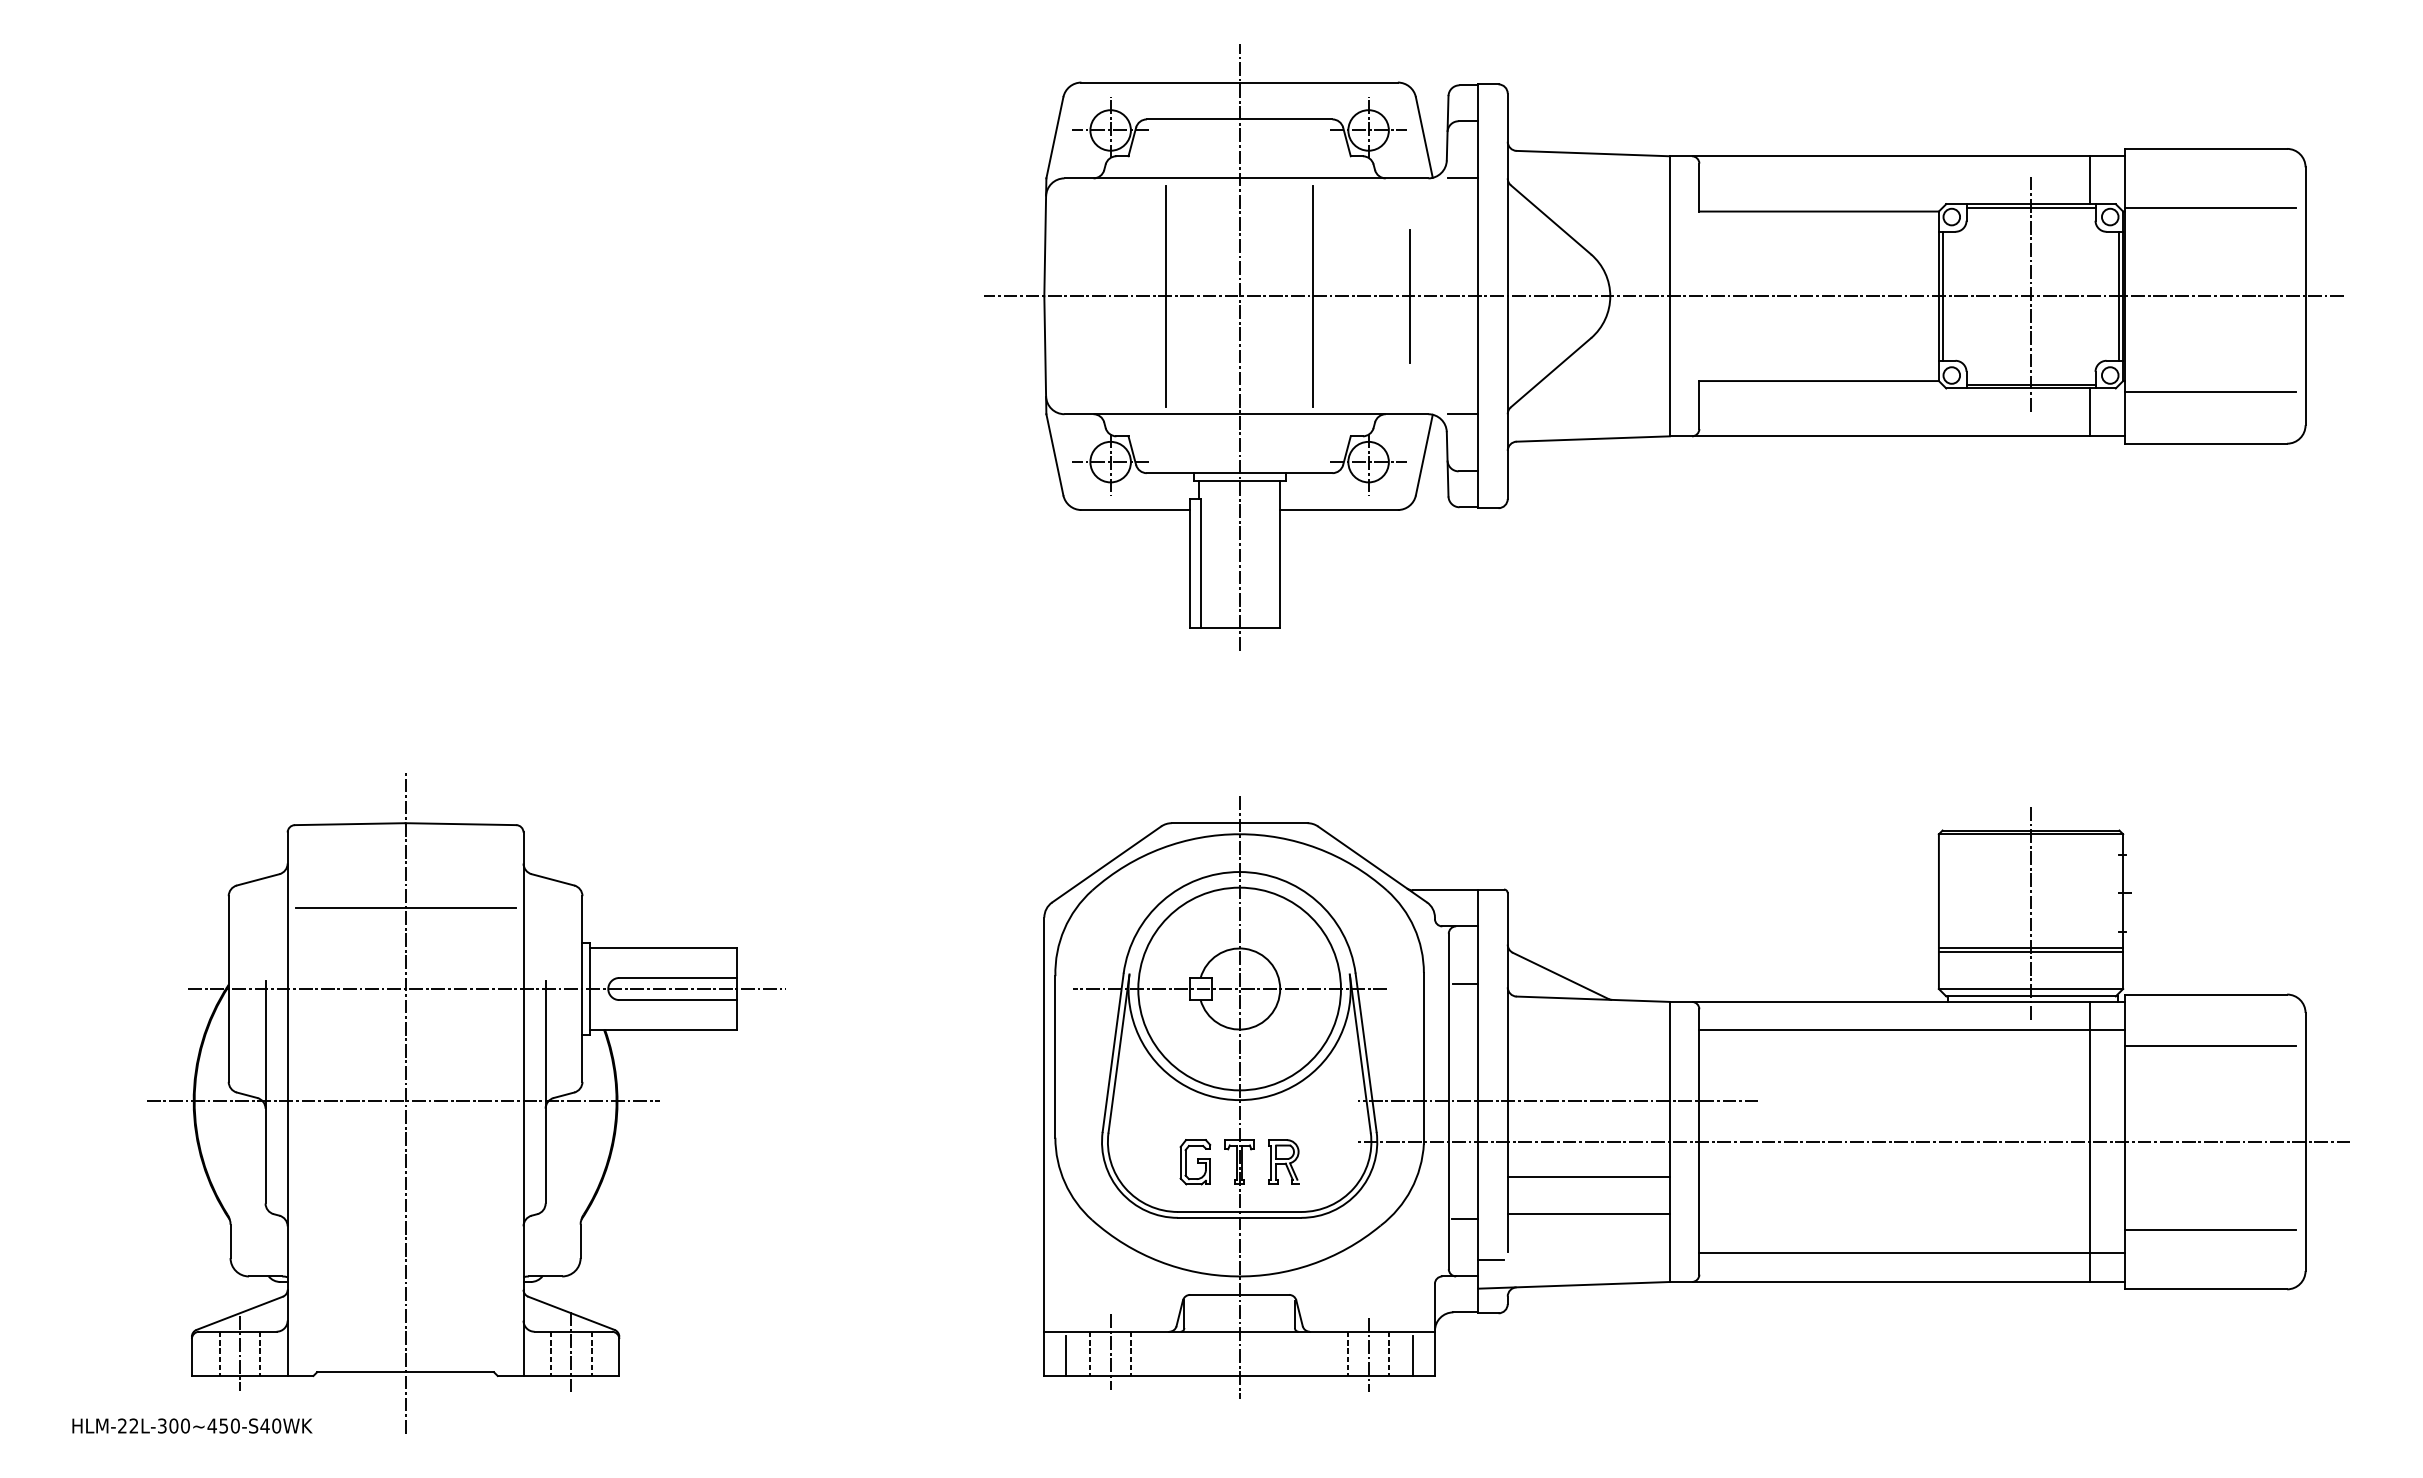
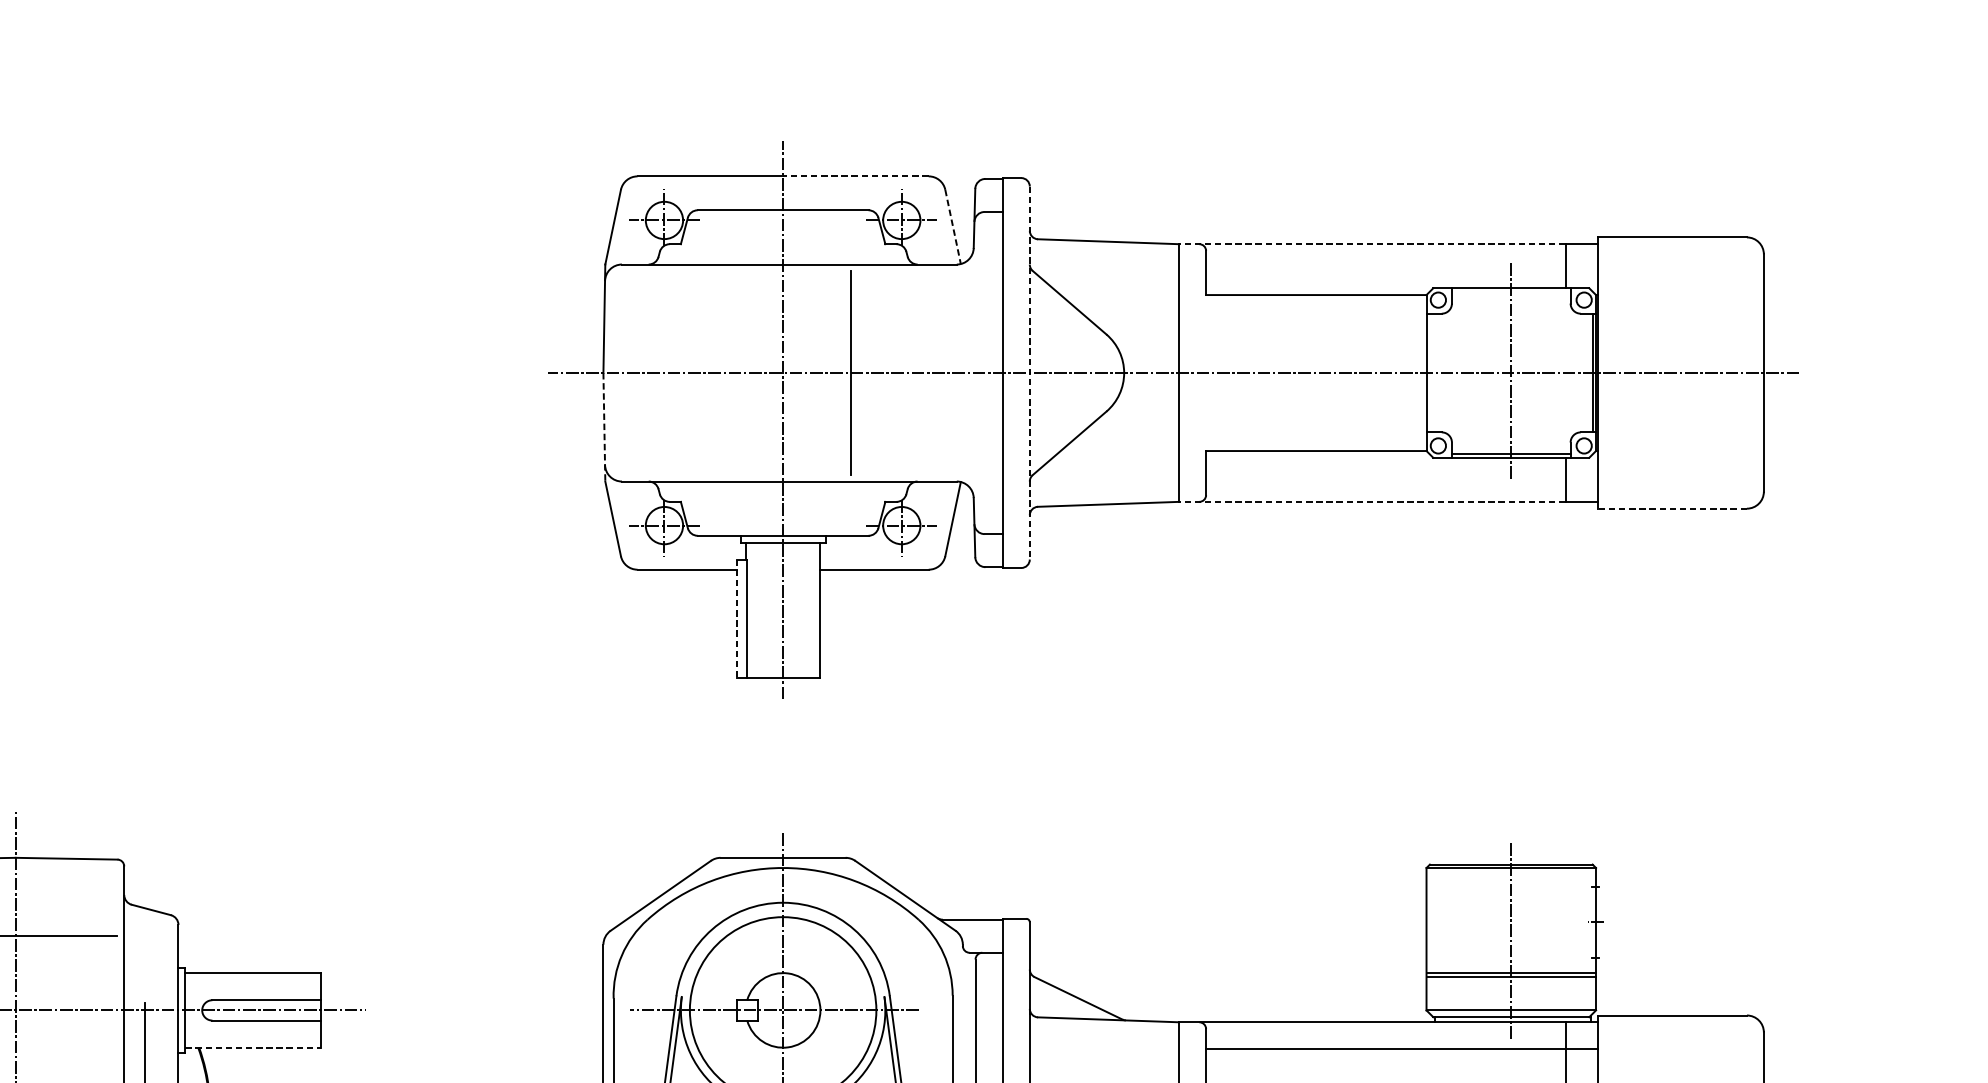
line: (1318, 82) -> (855, 176), solid -> dashed
line: (1424, 138) -> (953, 227), solid -> dashed
line: (1879, 156) -> (1371, 244), solid -> dashed
line: (1462, 178) -> (988, 264), removed
line: (2030, 207) -> (1510, 291), removed
line: (2210, 207) -> (1676, 291), removed
line: (1165, 295) -> (714, 372), removed
line: (1409, 295) -> (939, 372), removed
line: (1942, 295) -> (1429, 372), removed
line: (1507, 296) -> (1029, 373), solid -> dashed
line: (1045, 355) -> (604, 427), solid -> dashed
line: (2210, 392) -> (1676, 461), removed
line: (1462, 414) -> (988, 481), removed
line: (1879, 436) -> (1371, 502), solid -> dashed
line: (2205, 443) -> (1671, 508), solid -> dashed
line: (1189, 563) -> (736, 618), solid -> dashed
line: (1465, 983) -> (990, 1005), removed
line: (663, 1029) -> (253, 1047), solid -> dashed
line: (2210, 1046) -> (1676, 1063), removed

